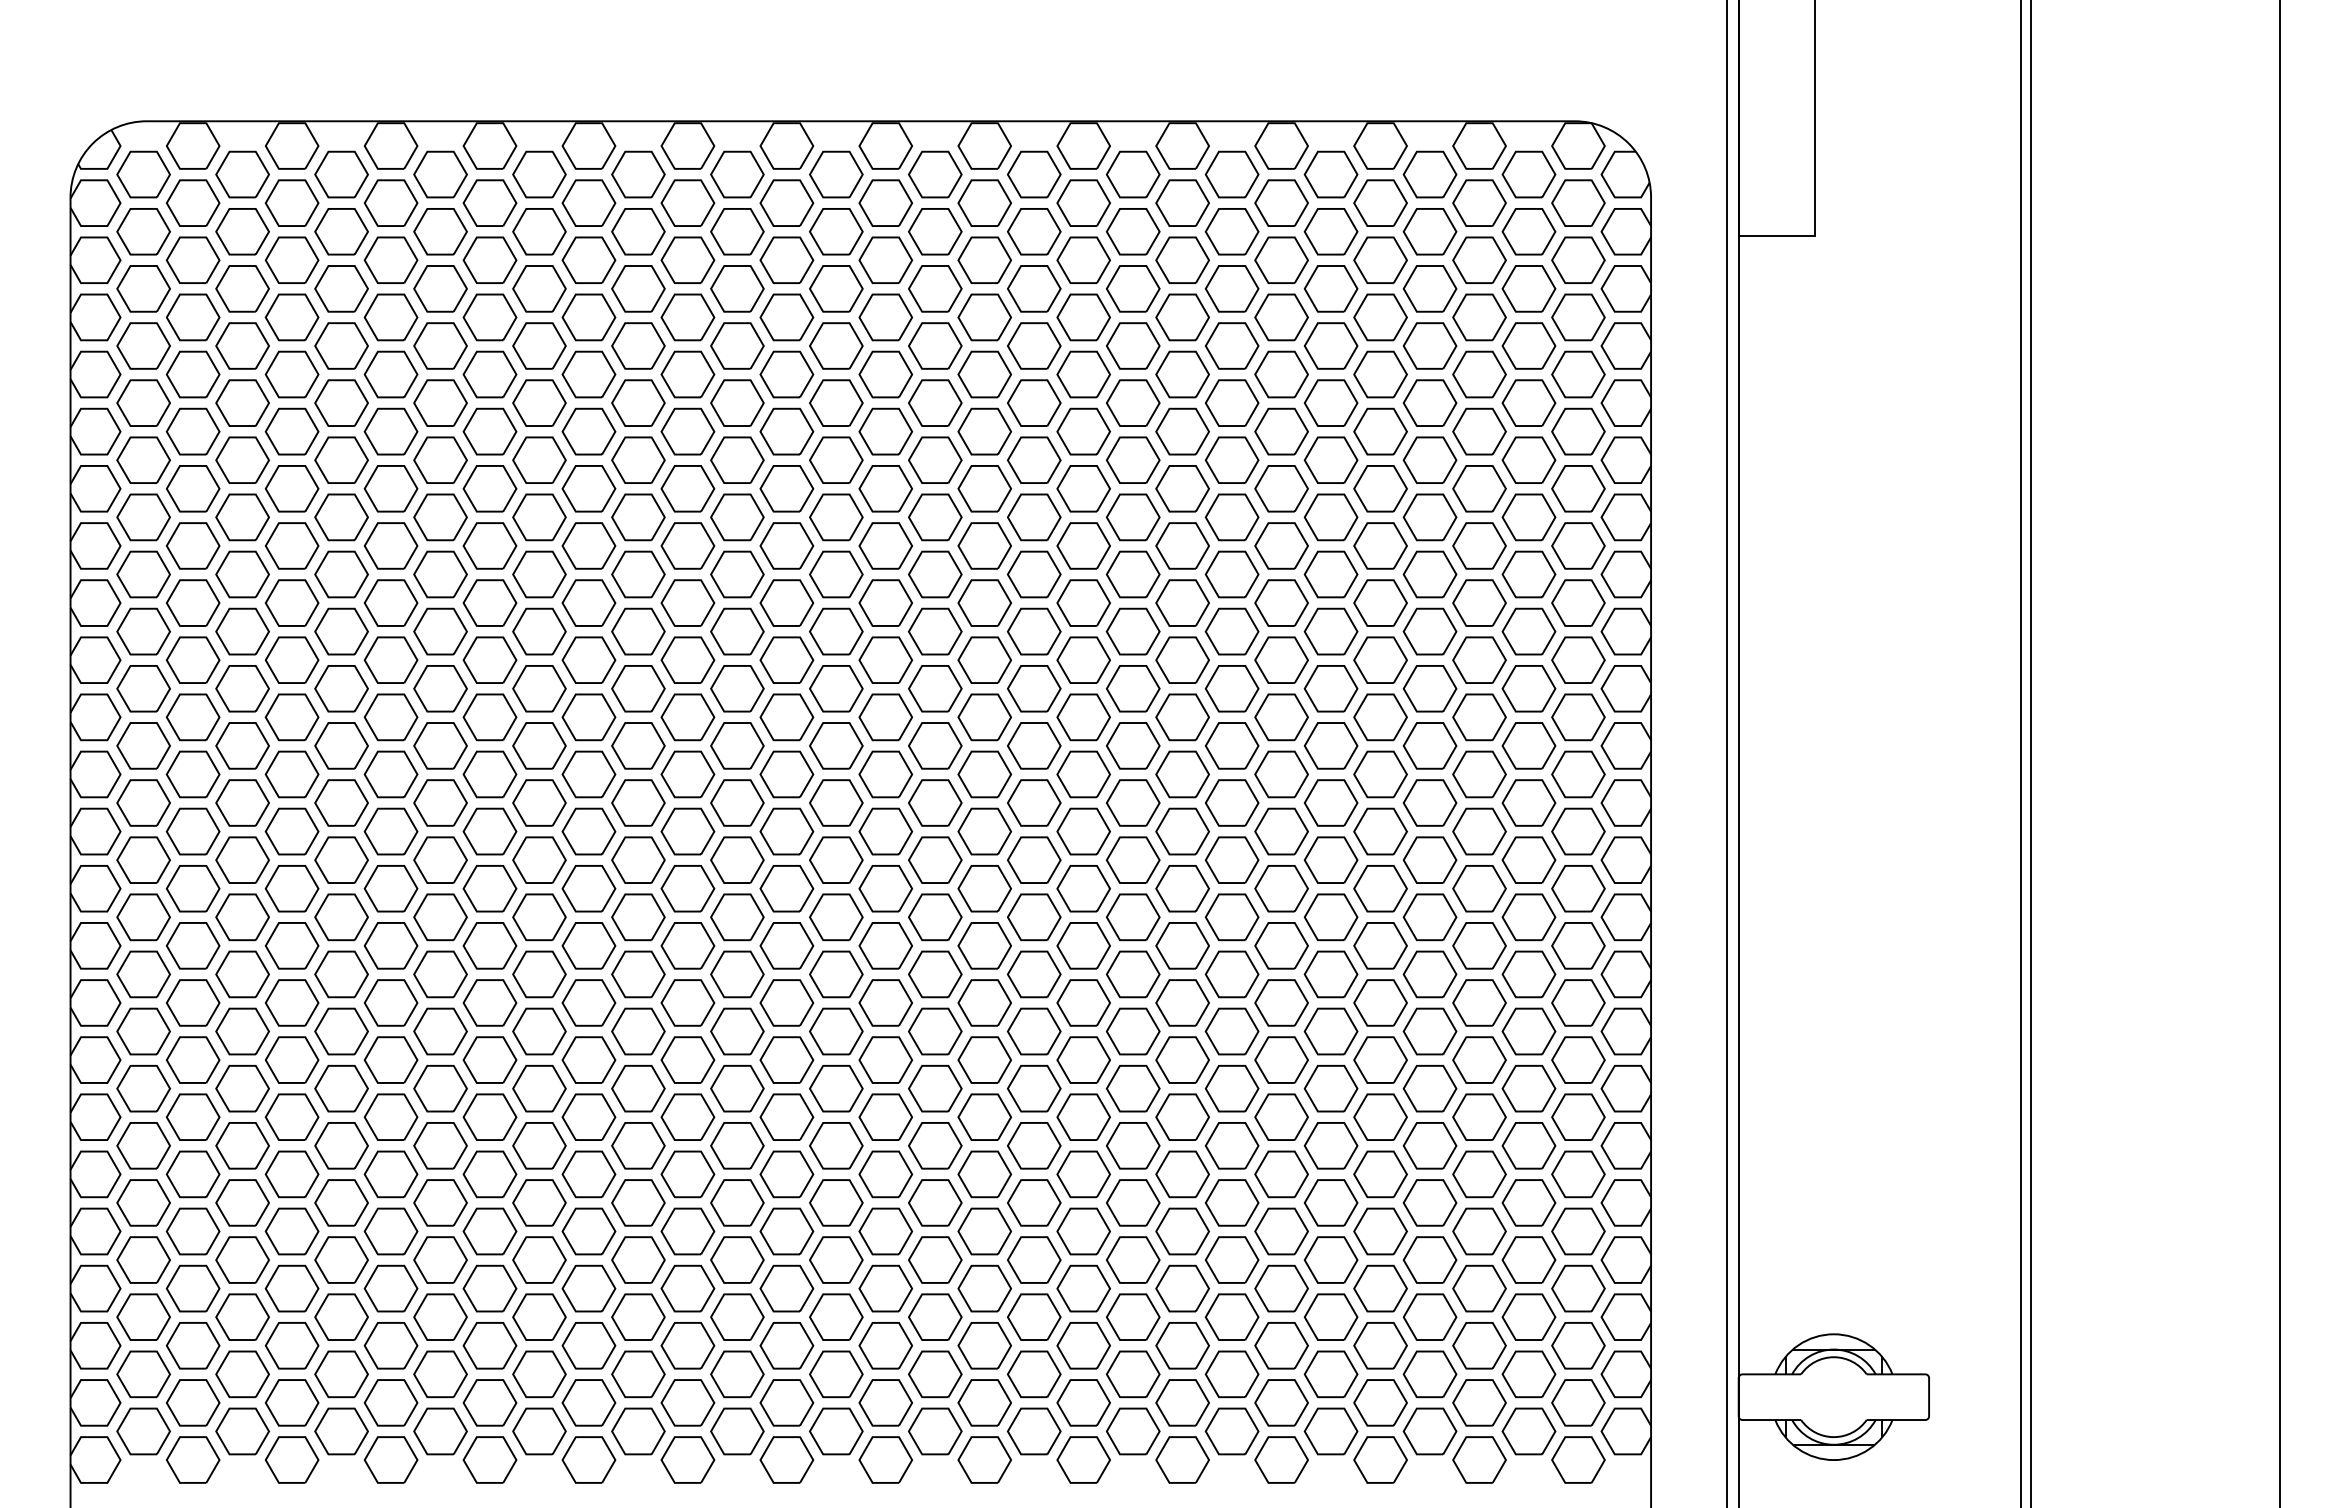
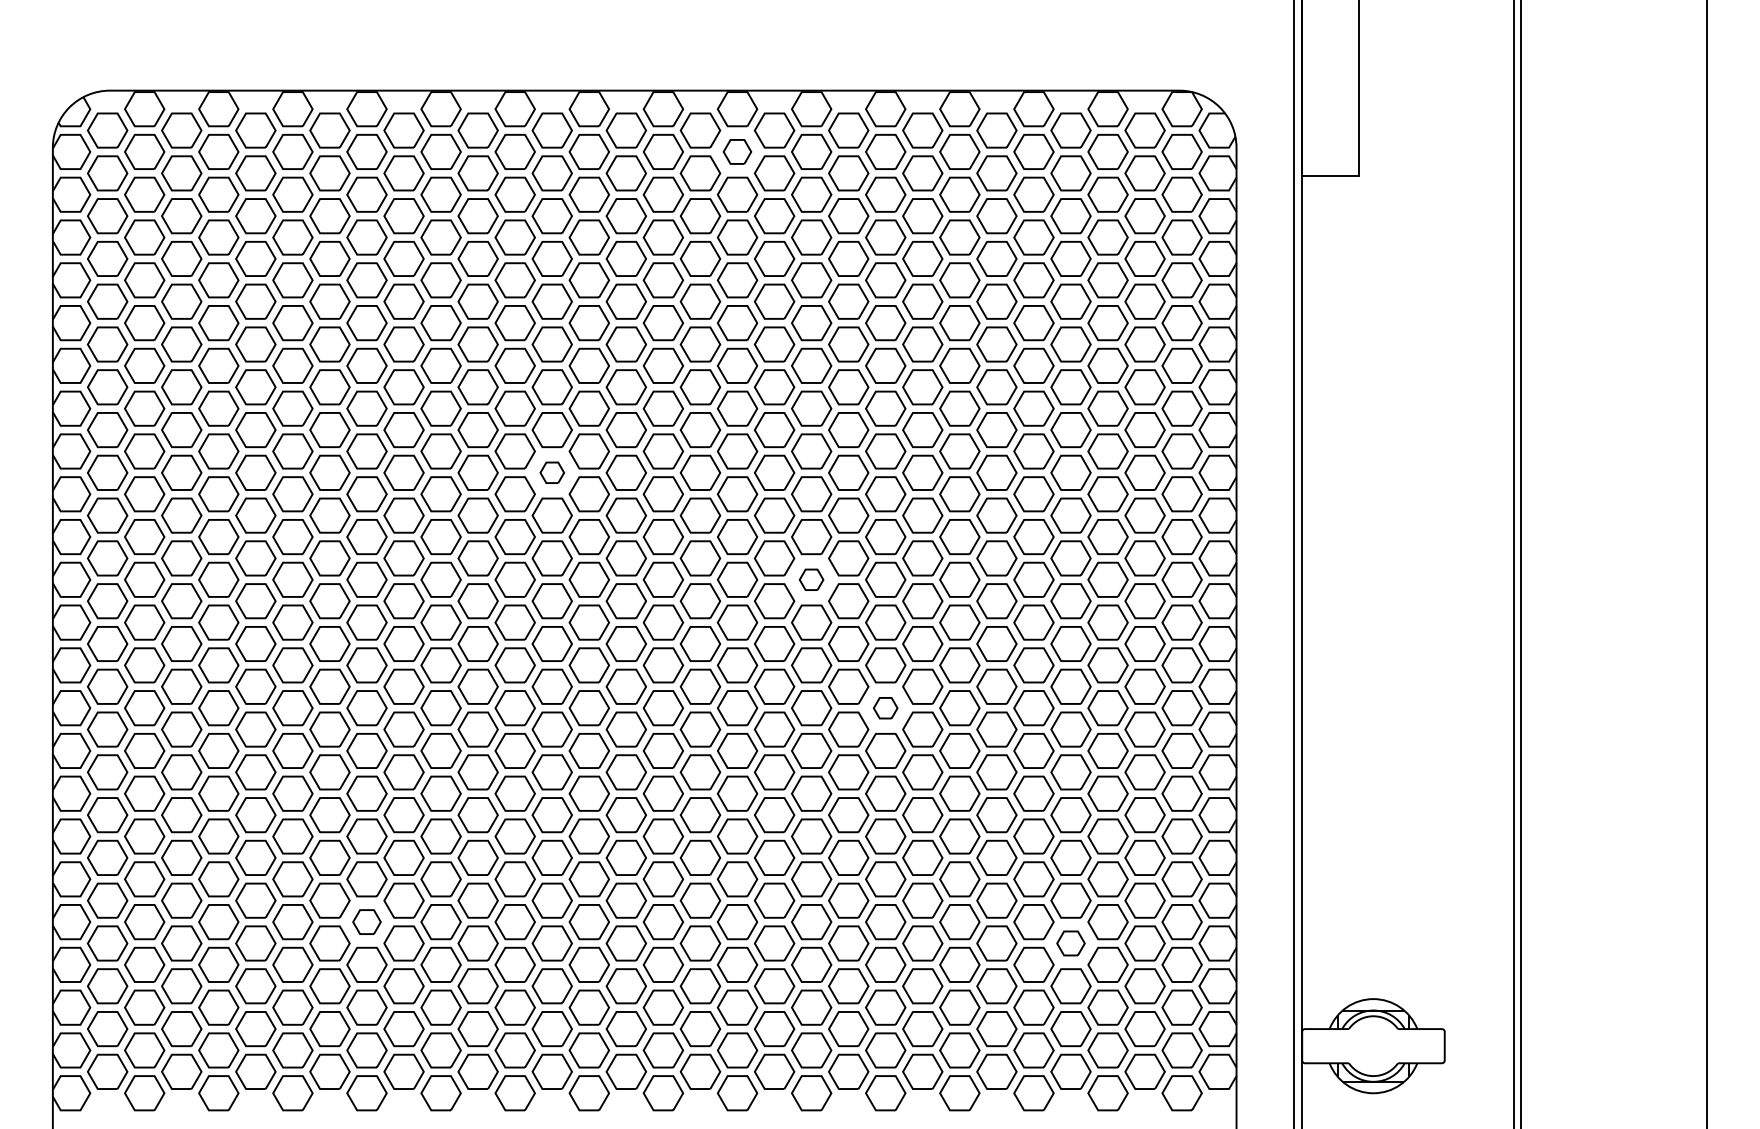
part: (984, 202) -> (737, 151), size x0.7
part: (737, 631) -> (552, 472), size x0.6
part: (1083, 774) -> (811, 579), size x0.6
part: (1182, 945) -> (885, 707), size x0.6
part: (489, 1231) -> (366, 922), size x0.7
part: (1429, 1259) -> (1070, 943), size x0.7

